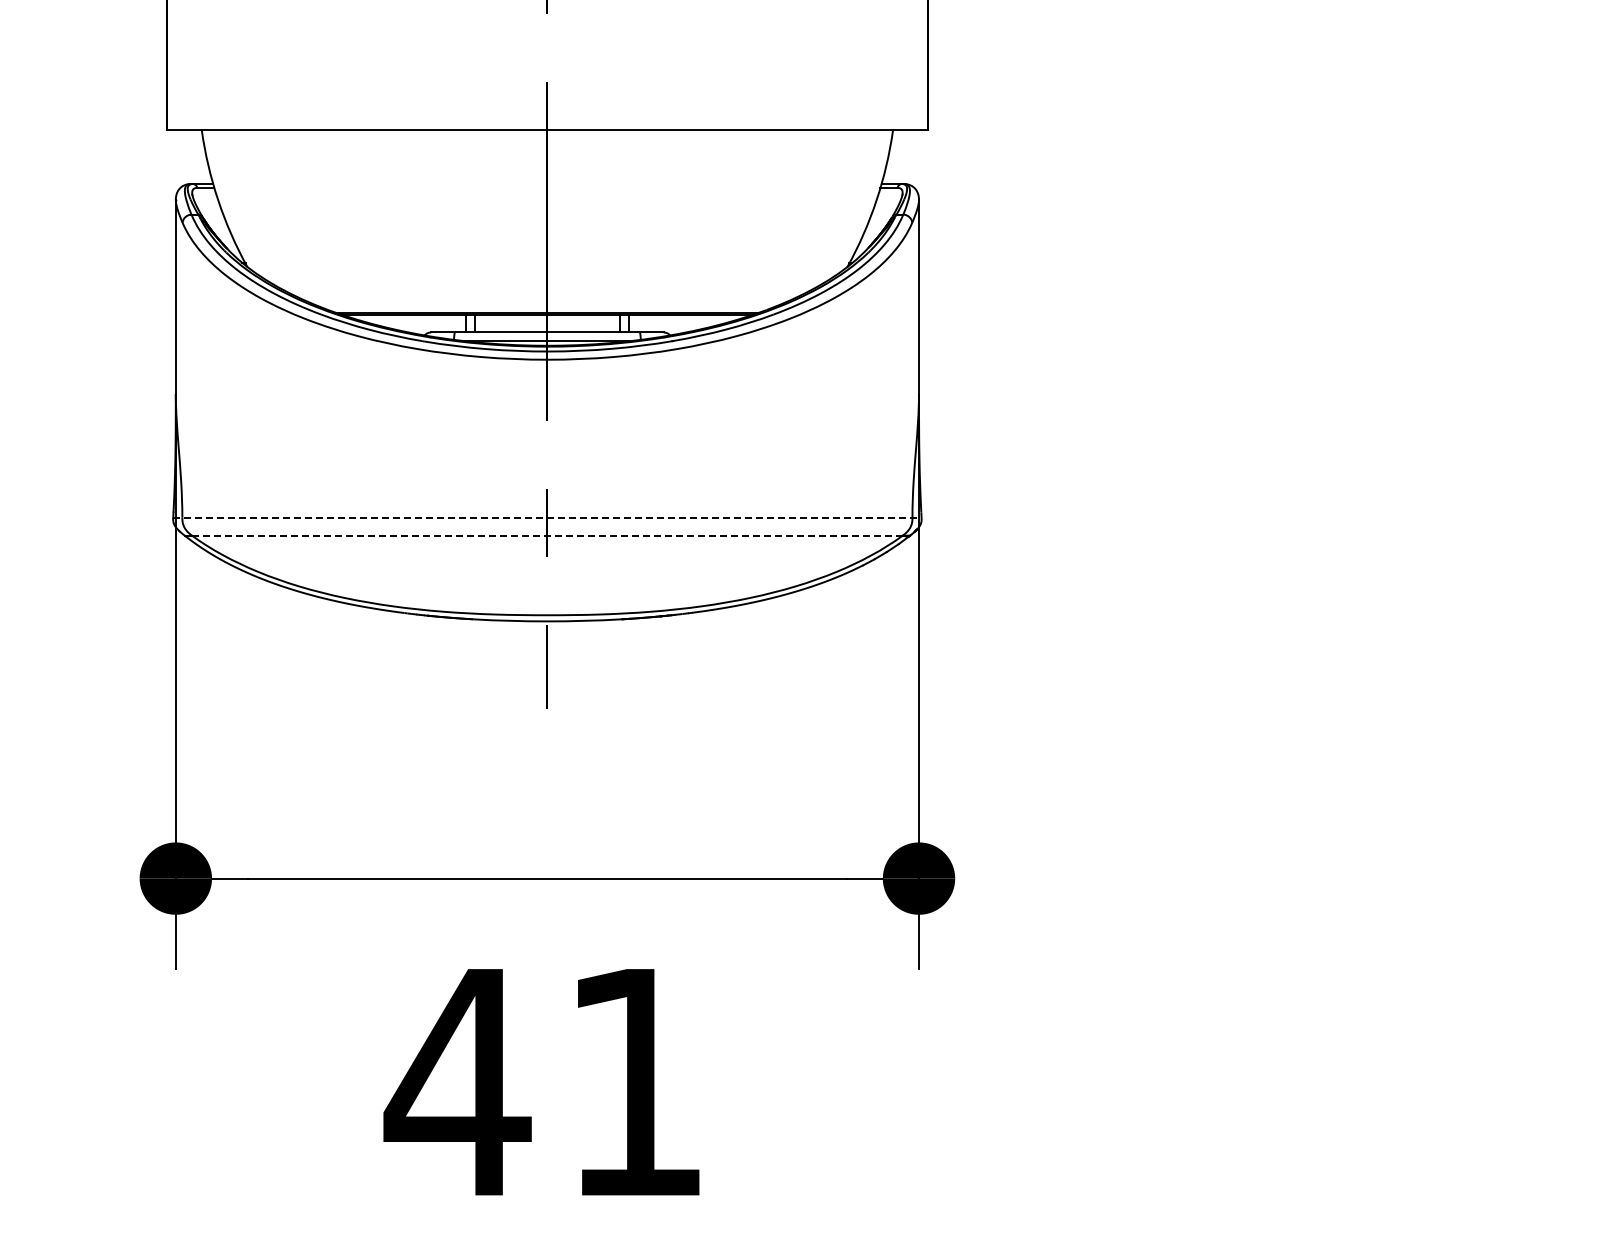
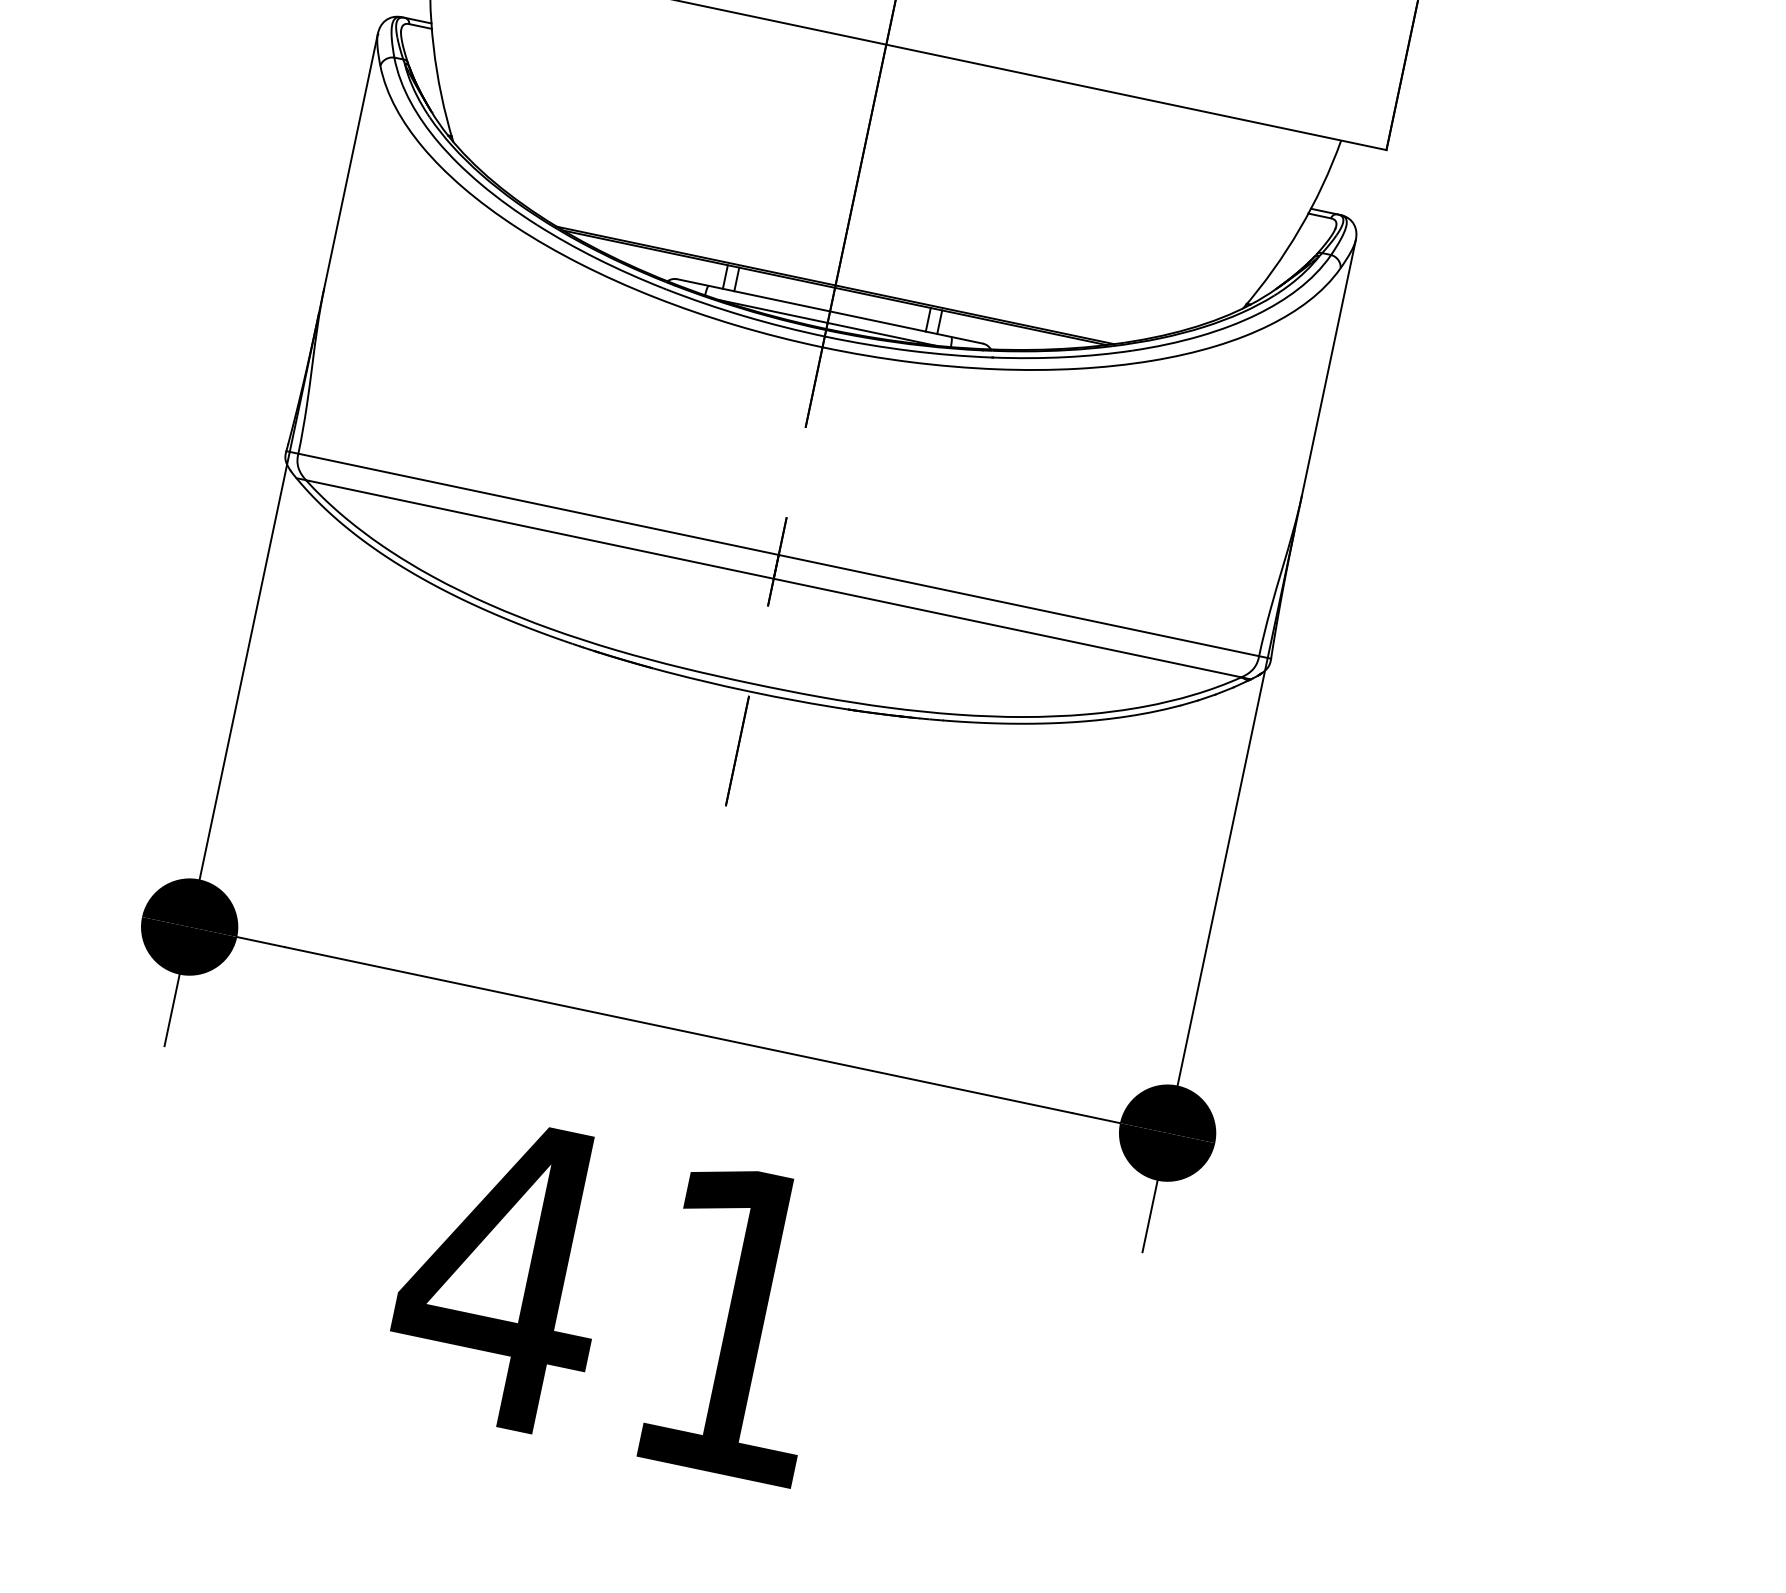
line: (547, 517) -> (778, 554), dashed -> solid
line: (547, 535) -> (773, 578), dashed -> solid

